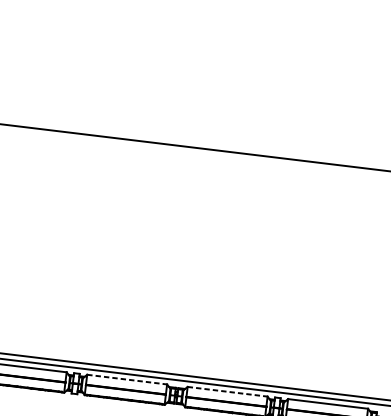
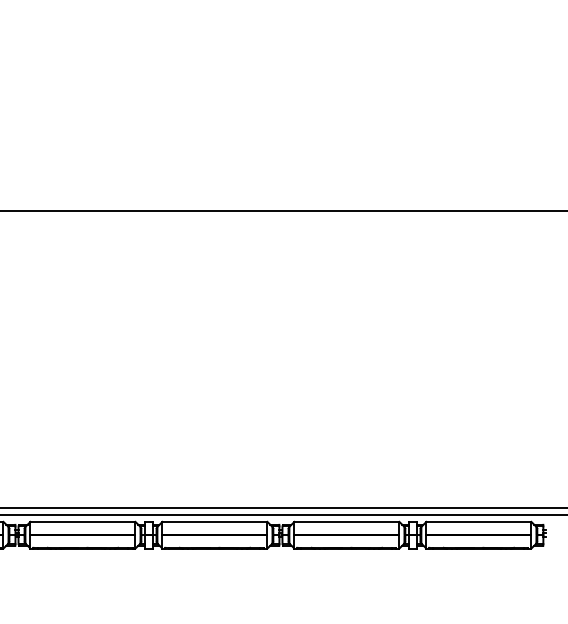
line: (127, 379) -> (215, 521), dashed -> solid
line: (228, 391) -> (347, 521), dashed -> solid

